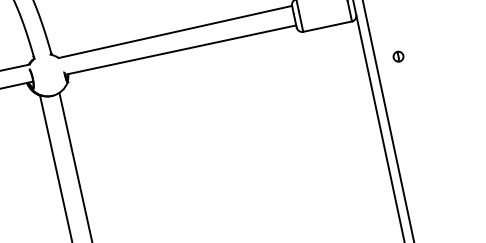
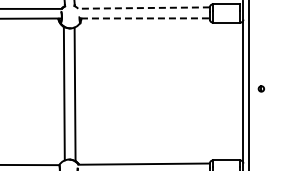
line: (176, 32) -> (144, 8), solid -> dashed
line: (181, 49) -> (145, 18), solid -> dashed
part: (396, 56) -> (260, 88), moved

